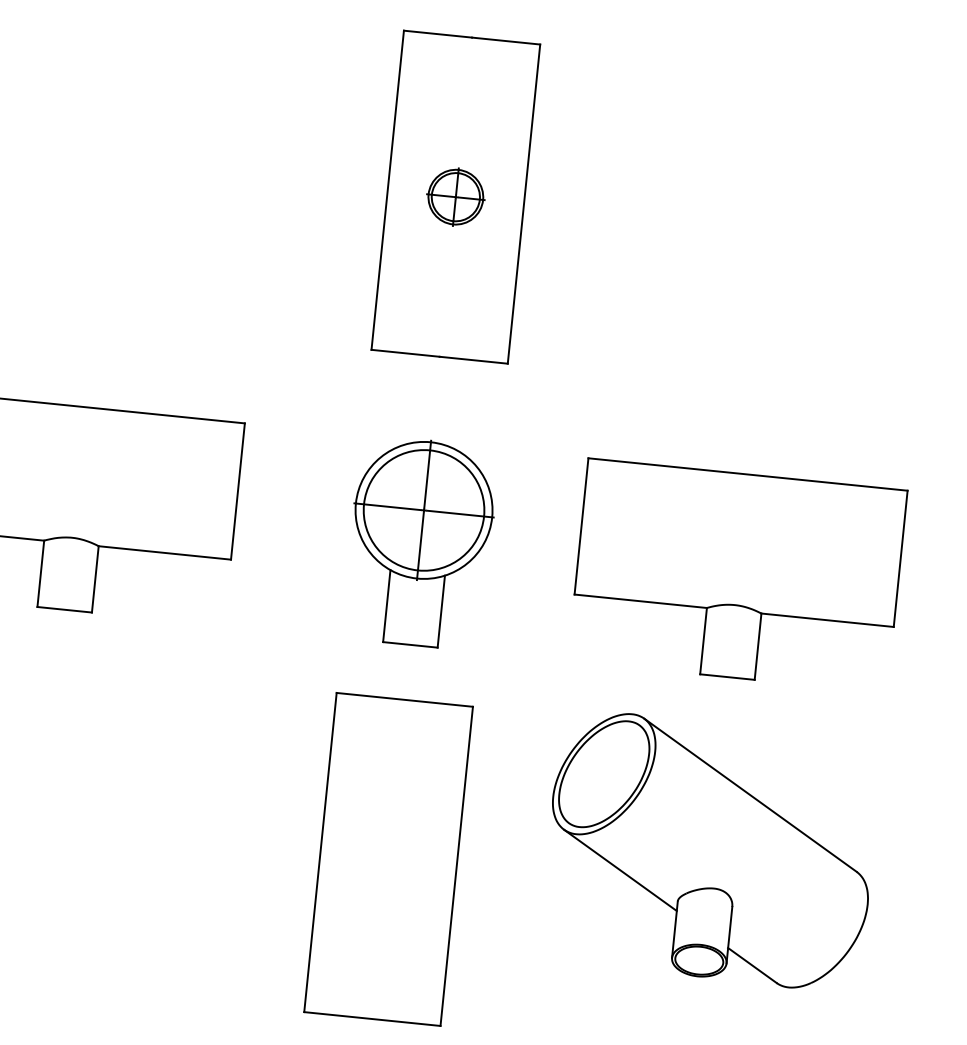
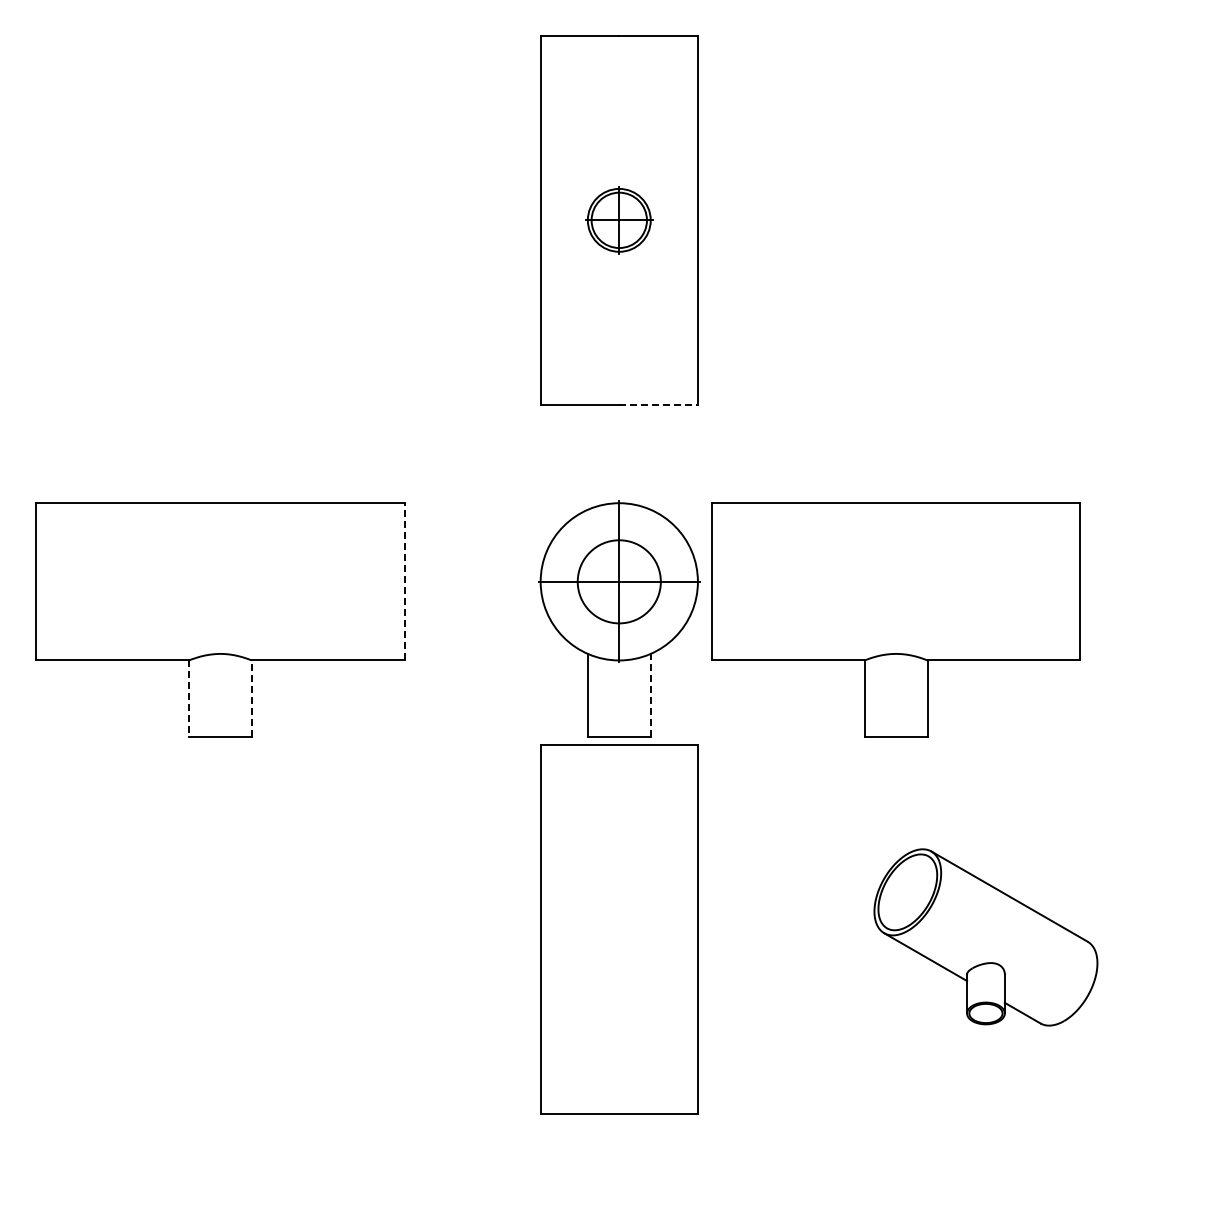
line: (474, 360) -> (659, 404), solid -> dashed
line: (237, 491) -> (404, 581), solid -> dashed
circle: (424, 510) -> (619, 581), size x0.6
line: (40, 574) -> (188, 699), solid -> dashed
part: (737, 575) -> (895, 619), moved
line: (95, 579) -> (251, 698), solid -> dashed
line: (441, 611) -> (650, 695), solid -> dashed
part: (710, 850) -> (985, 937), size x0.6
part: (388, 859) -> (619, 929), moved

